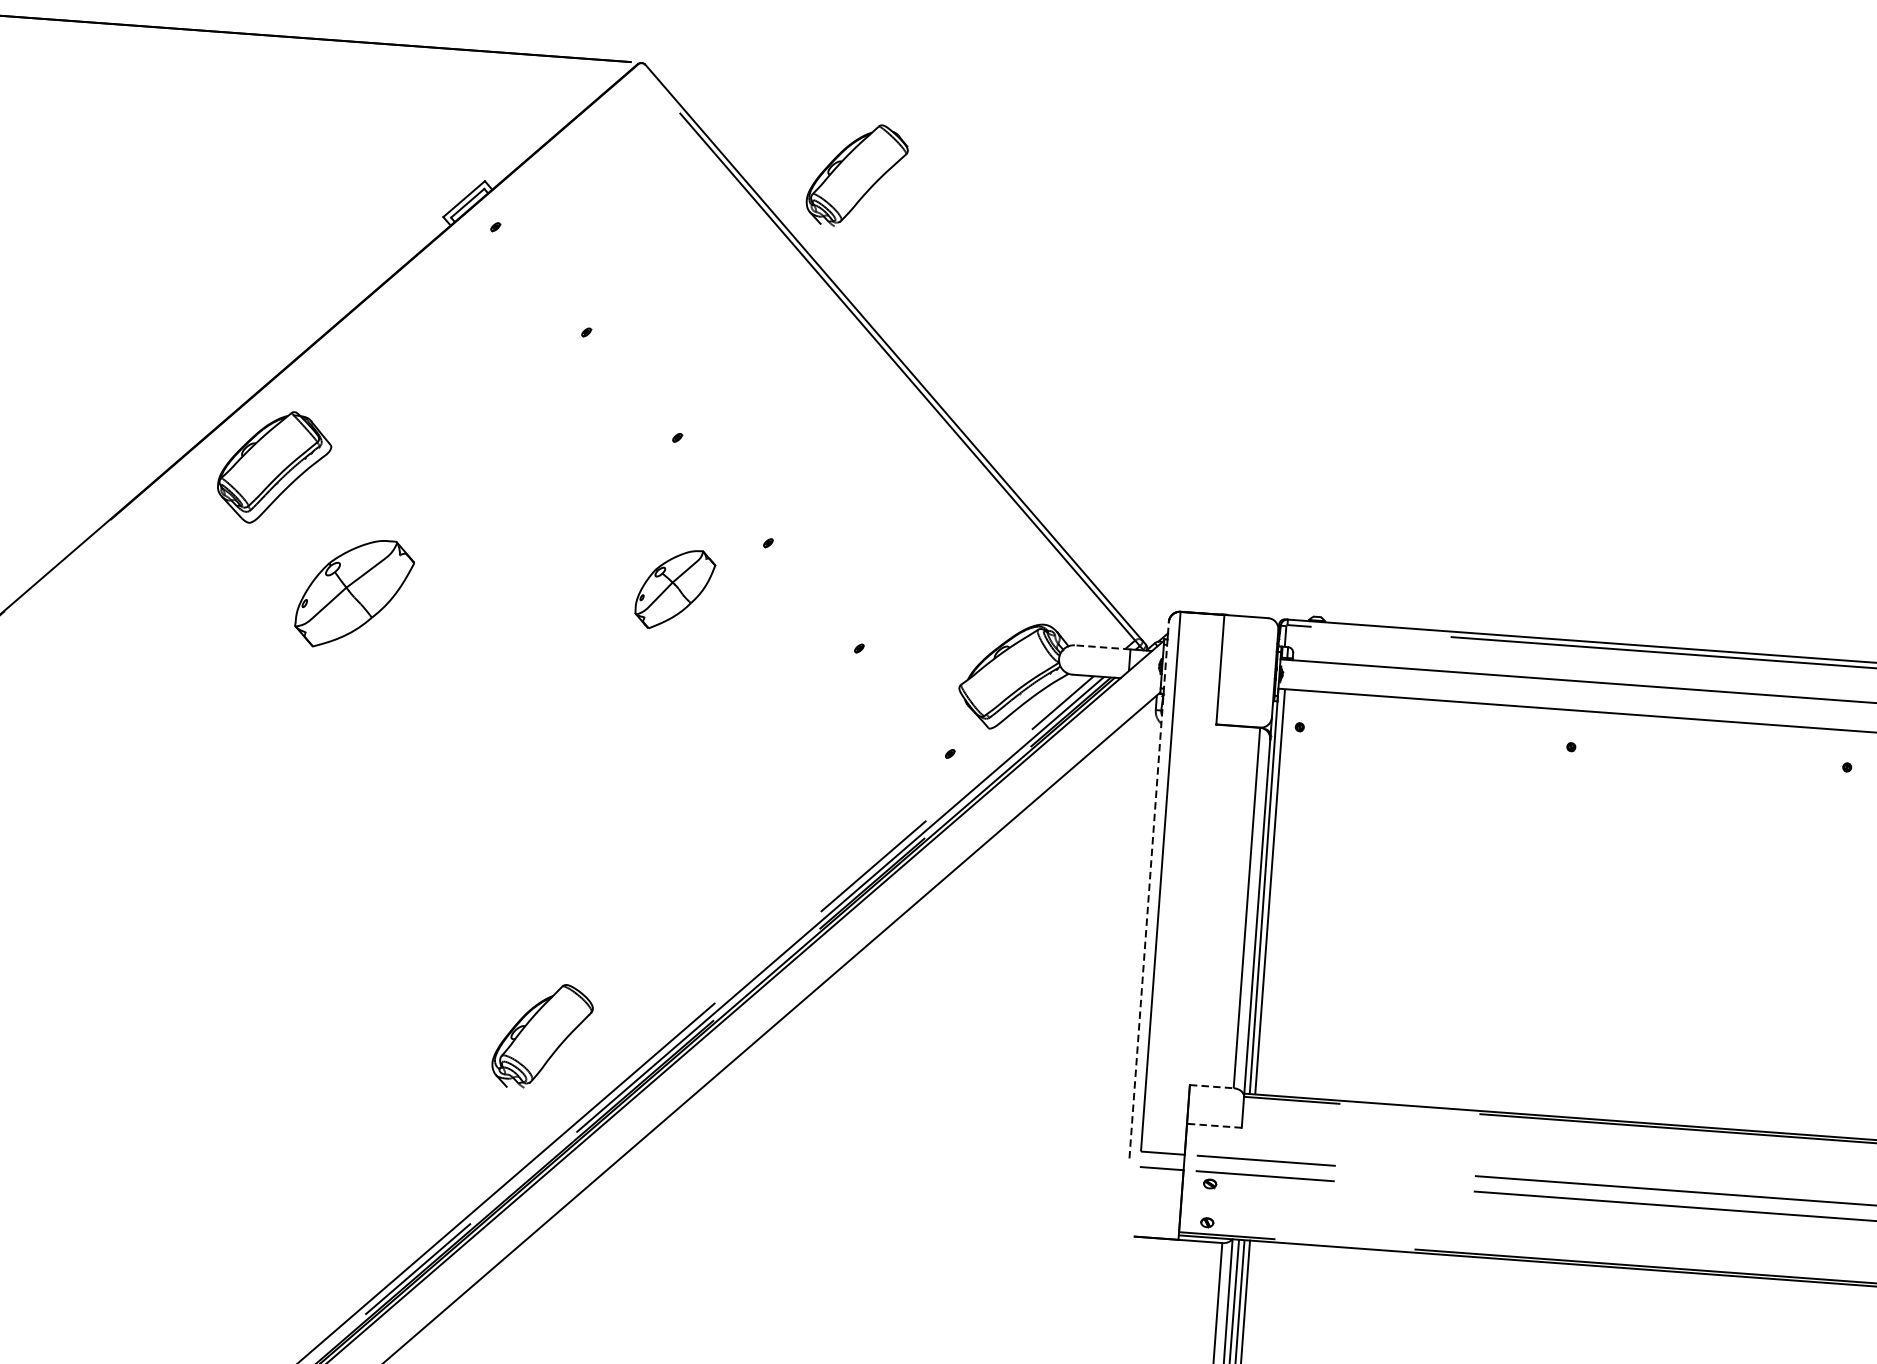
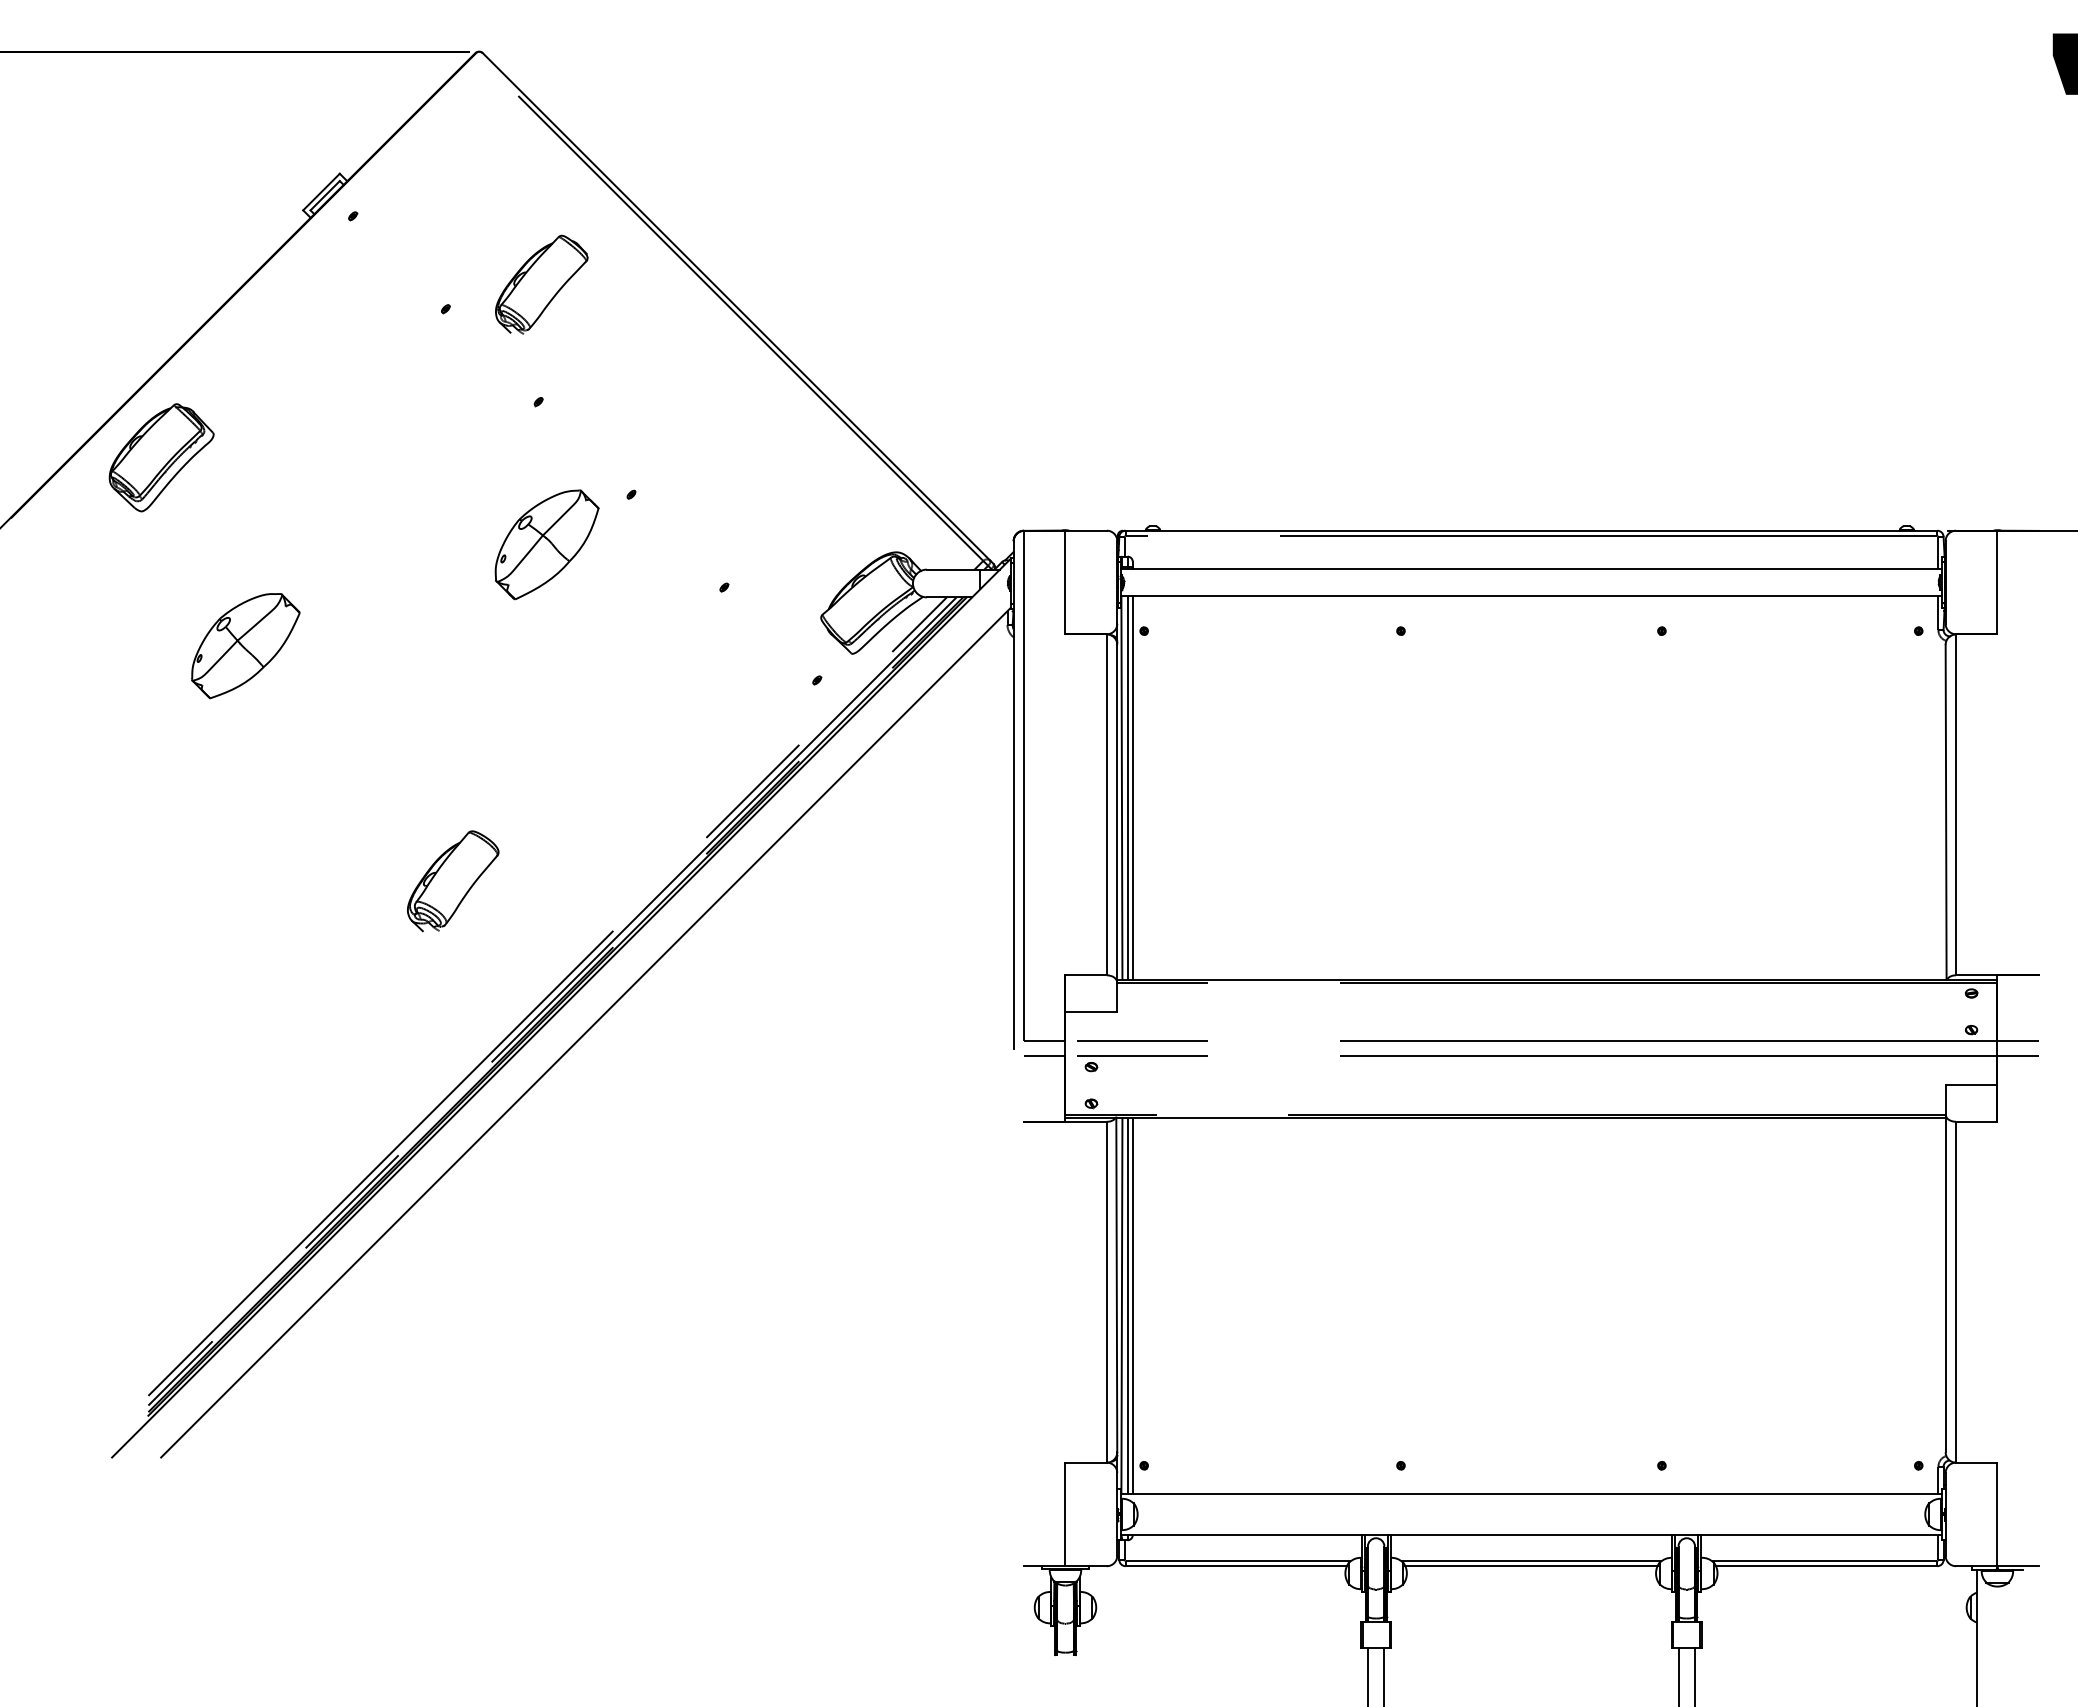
part: (857, 175) -> (541, 284), moved
part: (674, 589) -> (546, 544), size x1.43
part: (354, 594) -> (245, 646), moved
line: (1101, 647) -> (952, 569), dashed -> solid
line: (1148, 889) -> (1013, 794), dashed -> solid
line: (1275, 891) -> (1132, 787), added
part: (542, 1036) -> (453, 881), moved
line: (1212, 1086) -> (1086, 975), dashed -> solid
line: (1214, 1126) -> (1091, 1012), dashed -> solid

